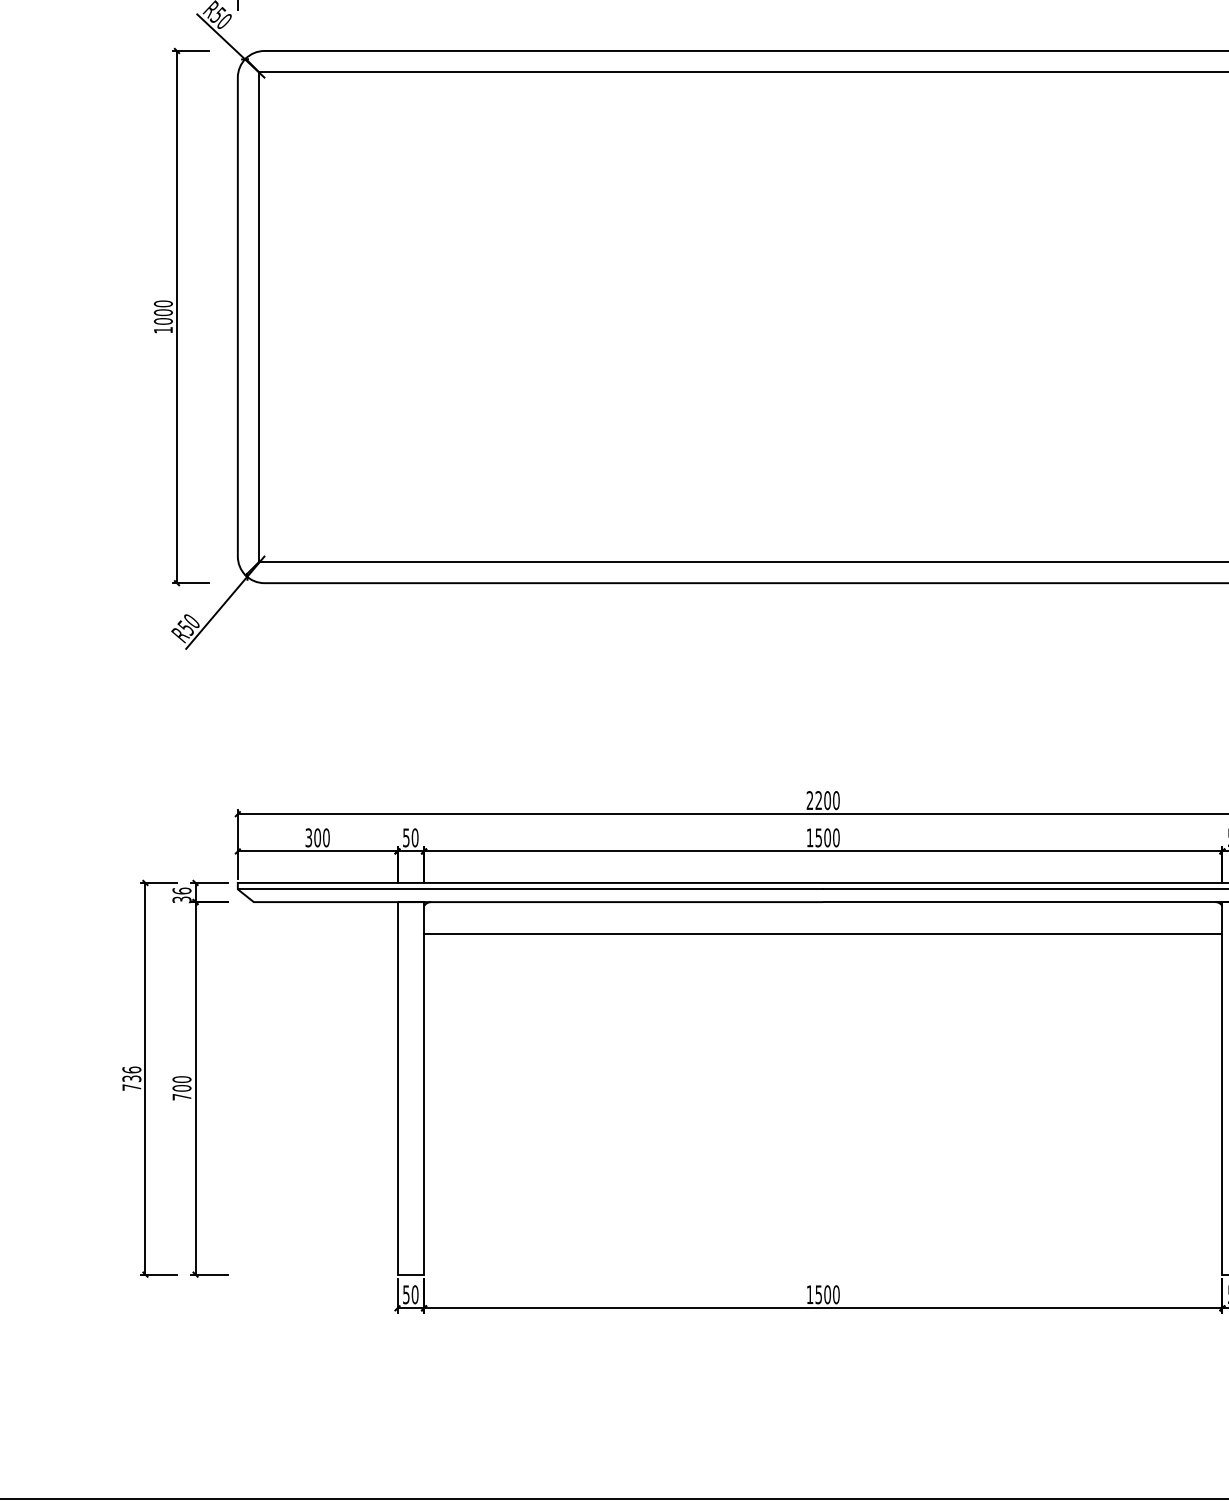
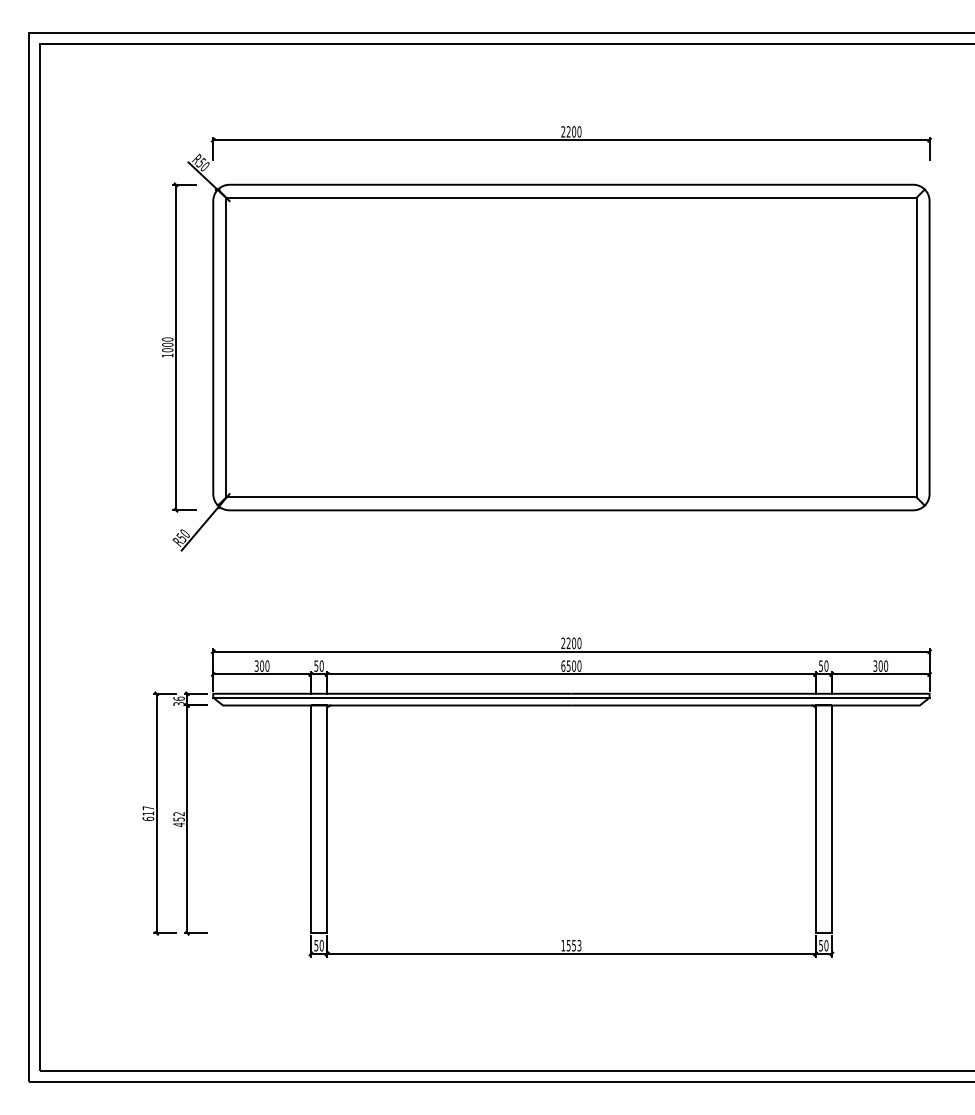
text: (810, 836) -> (563, 665), 1500 -> 6500
line: (823, 934) -> (571, 725), removed
text: (131, 1078) -> (148, 813), 736 -> 617
text: (180, 1088) -> (178, 819), 700 -> 452
text: (831, 1294) -> (576, 945), 1500 -> 1553

